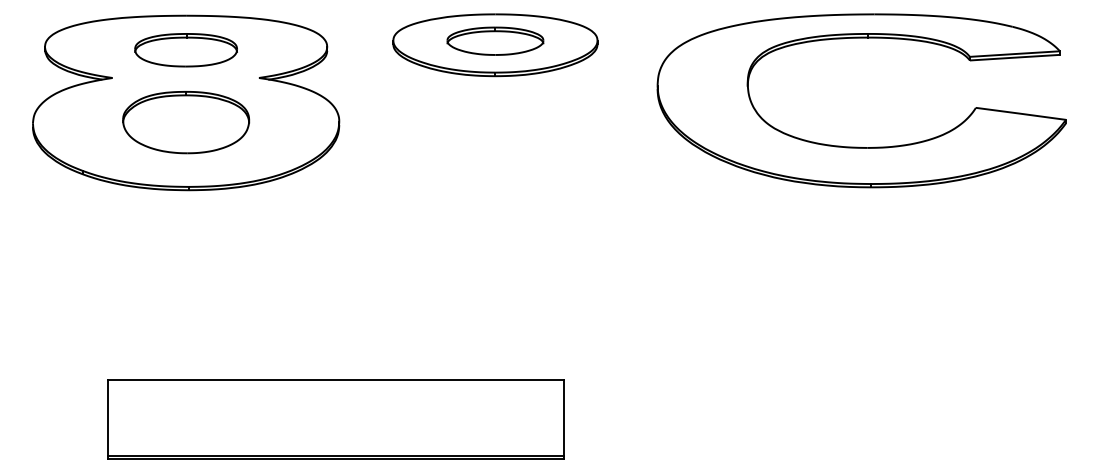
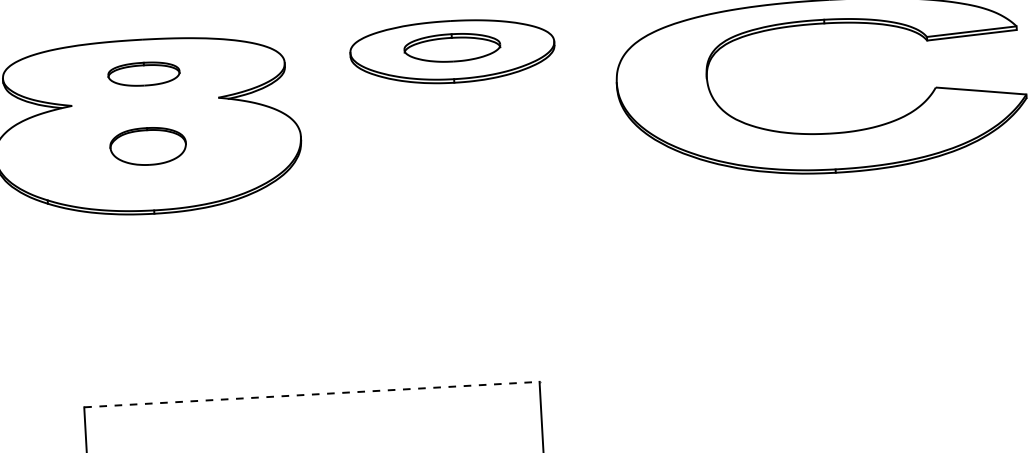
part: (185, 50) -> (143, 74), size x0.7
part: (186, 122) -> (148, 146), size x0.6
line: (336, 379) -> (312, 394), solid -> dashed

